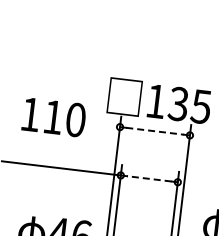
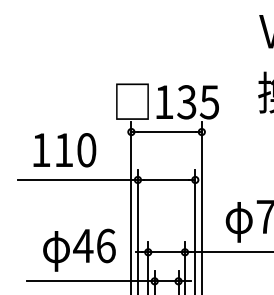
text: (53, 117) -> (64, 150), moved
line: (154, 131) -> (166, 132), dashed -> solid
line: (149, 178) -> (166, 179), dashed -> solid

